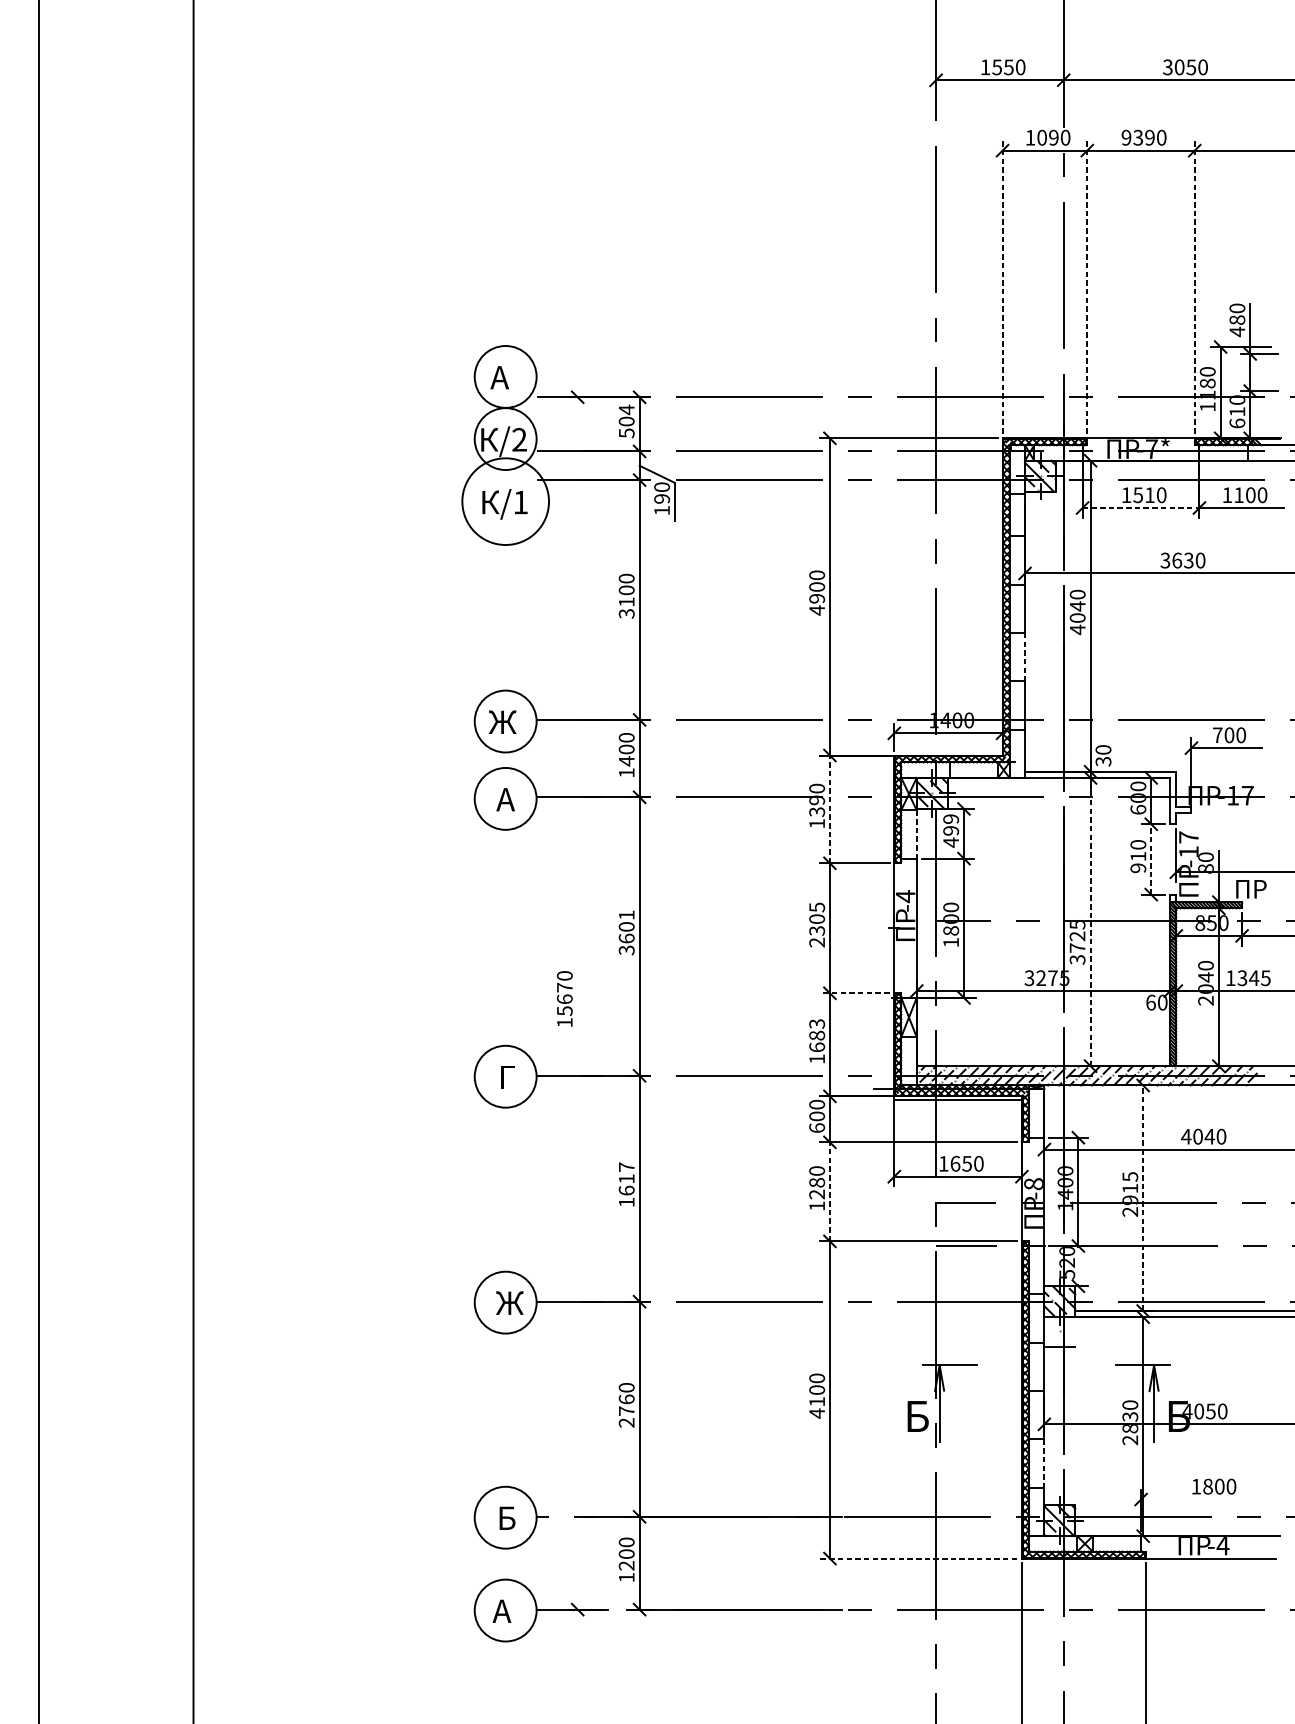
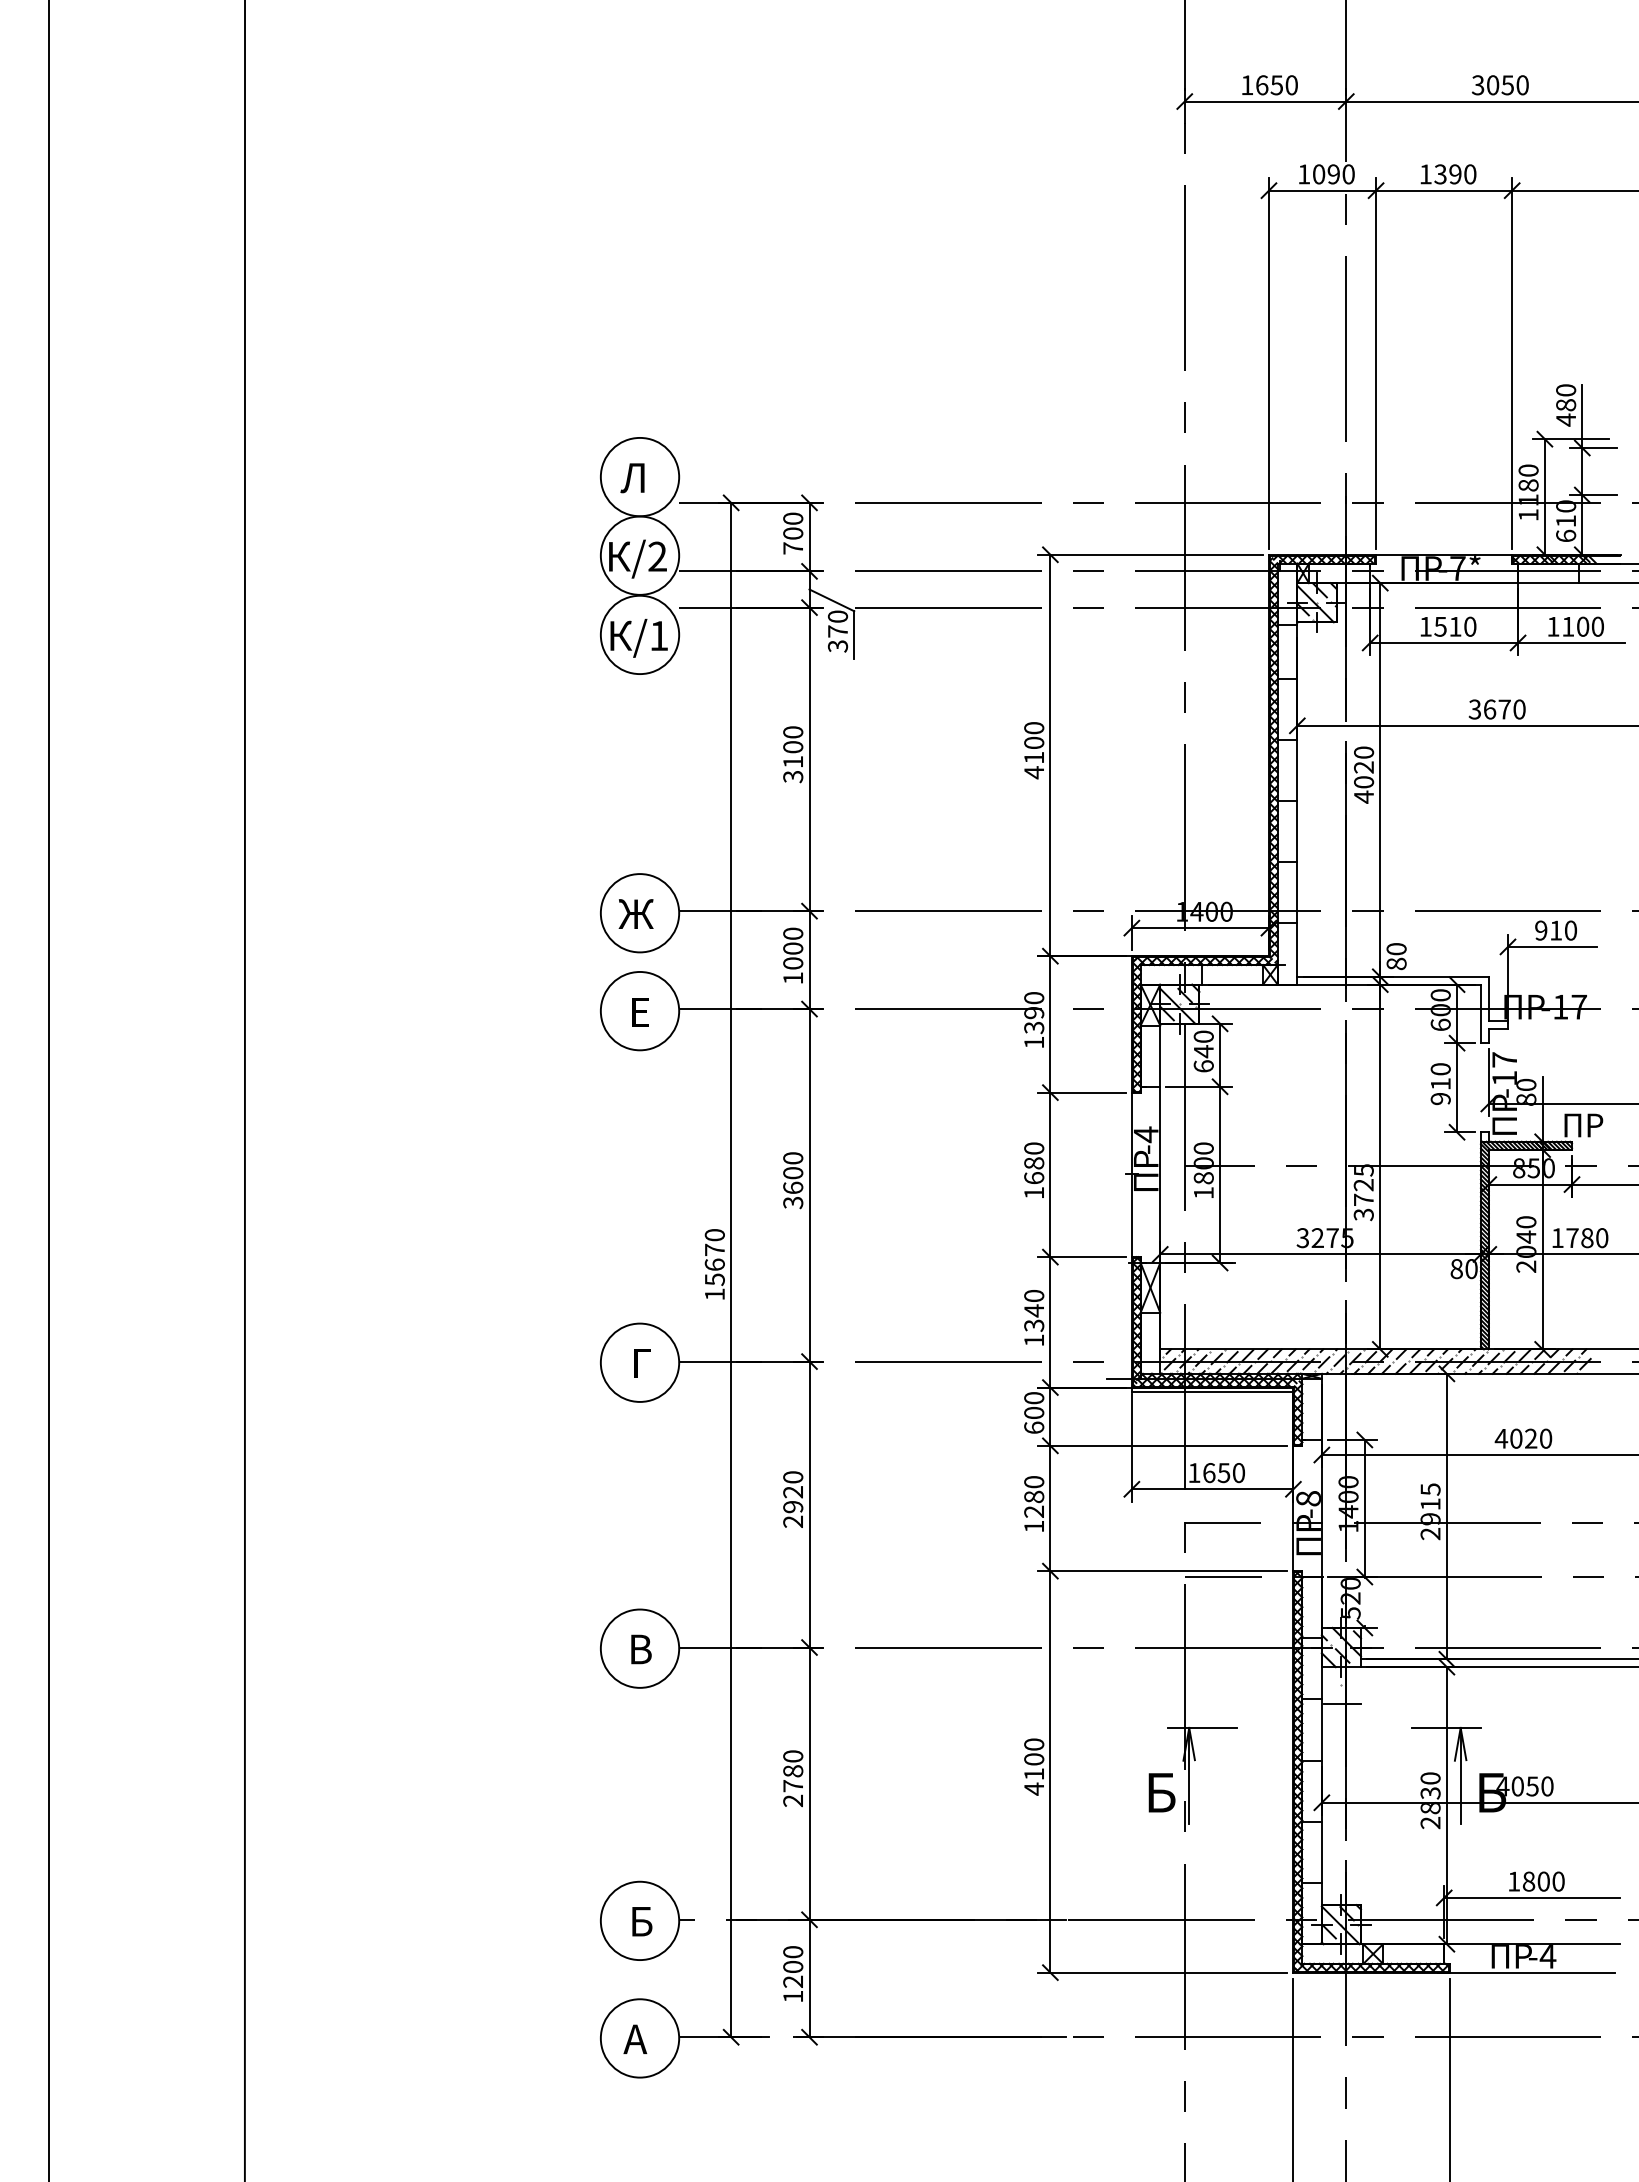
text: (996, 67) -> (1261, 85), 1550 -> 1650
text: (1126, 137) -> (1425, 174), 9390 -> 1390
line: (1002, 287) -> (1268, 363), dashed -> solid
line: (1087, 287) -> (1376, 363), dashed -> solid
line: (1195, 287) -> (1512, 363), dashed -> solid
text: (499, 378) -> (632, 478), А -> Л
text: (626, 421) -> (793, 533), 504 -> 700
circle: (505, 501) -> (639, 634), size x0.71
text: (661, 504) -> (837, 638), 190 -> 370
line: (1141, 507) -> (1444, 642), dashed -> solid
text: (1188, 560) -> (1504, 709), 3630 -> 3670
text: (817, 598) -> (1034, 757), 4900 -> 4100
text: (1077, 606) -> (1363, 767), 4040 -> 4020
line: (1025, 656) -> (1297, 831), dashed -> solid
text: (1223, 735) -> (1548, 930), 700 -> 910
text: (626, 761) -> (793, 963), 1400 -> 1000
text: (1103, 761) -> (1396, 963), 30 -> 80
text: (505, 799) -> (639, 1011), А -> Е
line: (830, 808) -> (1050, 1023), dashed -> solid
text: (950, 830) -> (1203, 1051), 499 -> 640
line: (916, 834) -> (1160, 1056), dashed -> solid
line: (1151, 859) -> (1457, 1087), dashed -> solid
text: (626, 915) -> (793, 1158), 3601 -> 3600
line: (1090, 921) -> (1380, 1166), dashed -> solid
text: (817, 924) -> (1034, 1170), 2305 -> 1680
text: (1254, 978) -> (1587, 1238), 1345 -> 1780
line: (854, 993) -> (1081, 1257), dashed -> solid
line: (577, 1003) -> (731, 1269), added
text: (1150, 1003) -> (1456, 1269), 60 -> 80
text: (817, 1036) -> (1034, 1311), 1683 -> 1340
text: (1209, 1136) -> (1530, 1438), 4040 -> 4020
text: (626, 1184) -> (793, 1499), 1617 -> 2920
line: (830, 1191) -> (1050, 1508), dashed -> solid
line: (1142, 1198) -> (1446, 1516), dashed -> solid
text: (510, 1303) -> (645, 1649), Ж -> В
text: (626, 1399) -> (793, 1771), 2760 -> 2780
line: (1044, 1463) -> (1321, 1852), dashed -> solid
line: (1210, 1499) -> (1532, 1897), added
line: (918, 1558) -> (1162, 1972), dashed -> solid

